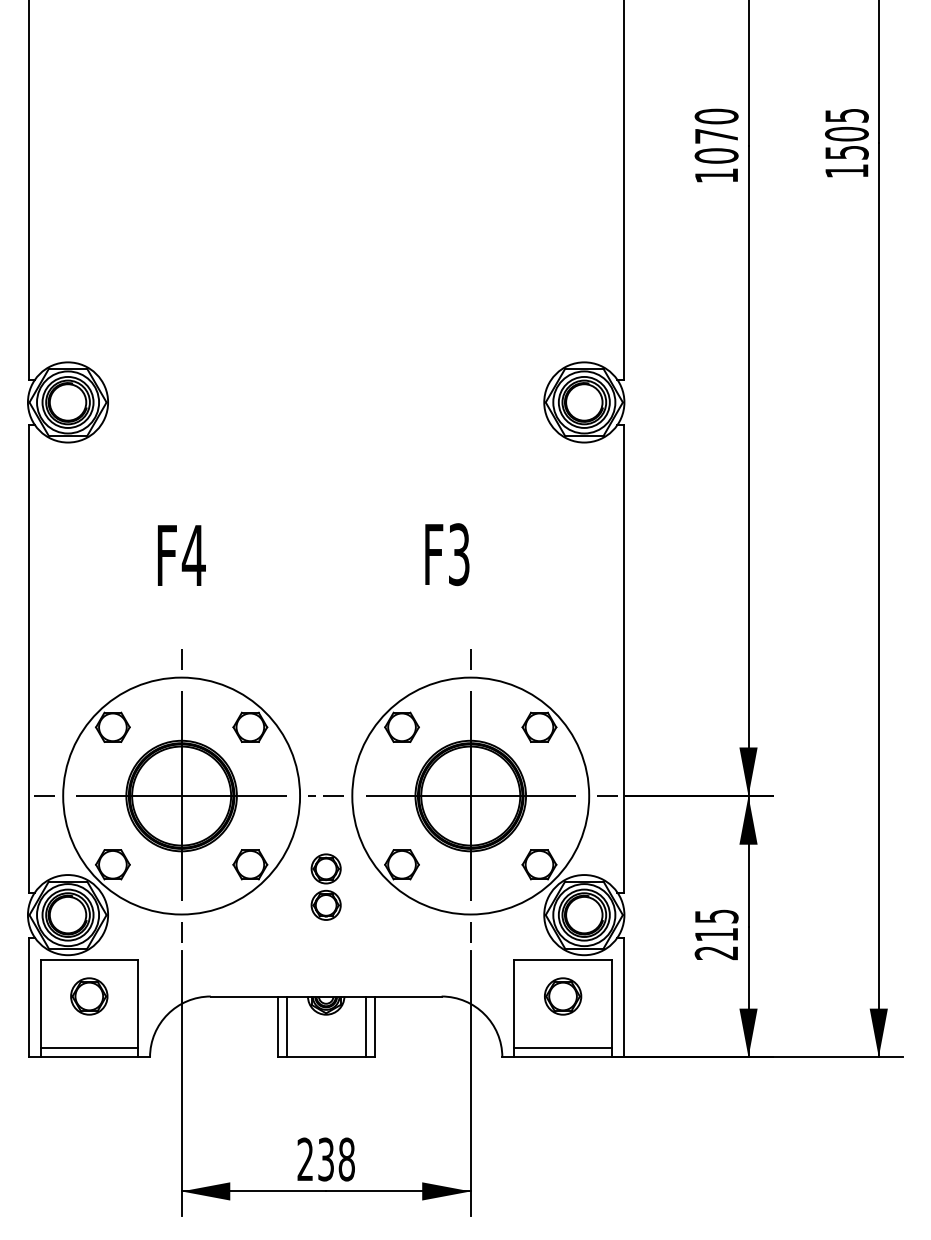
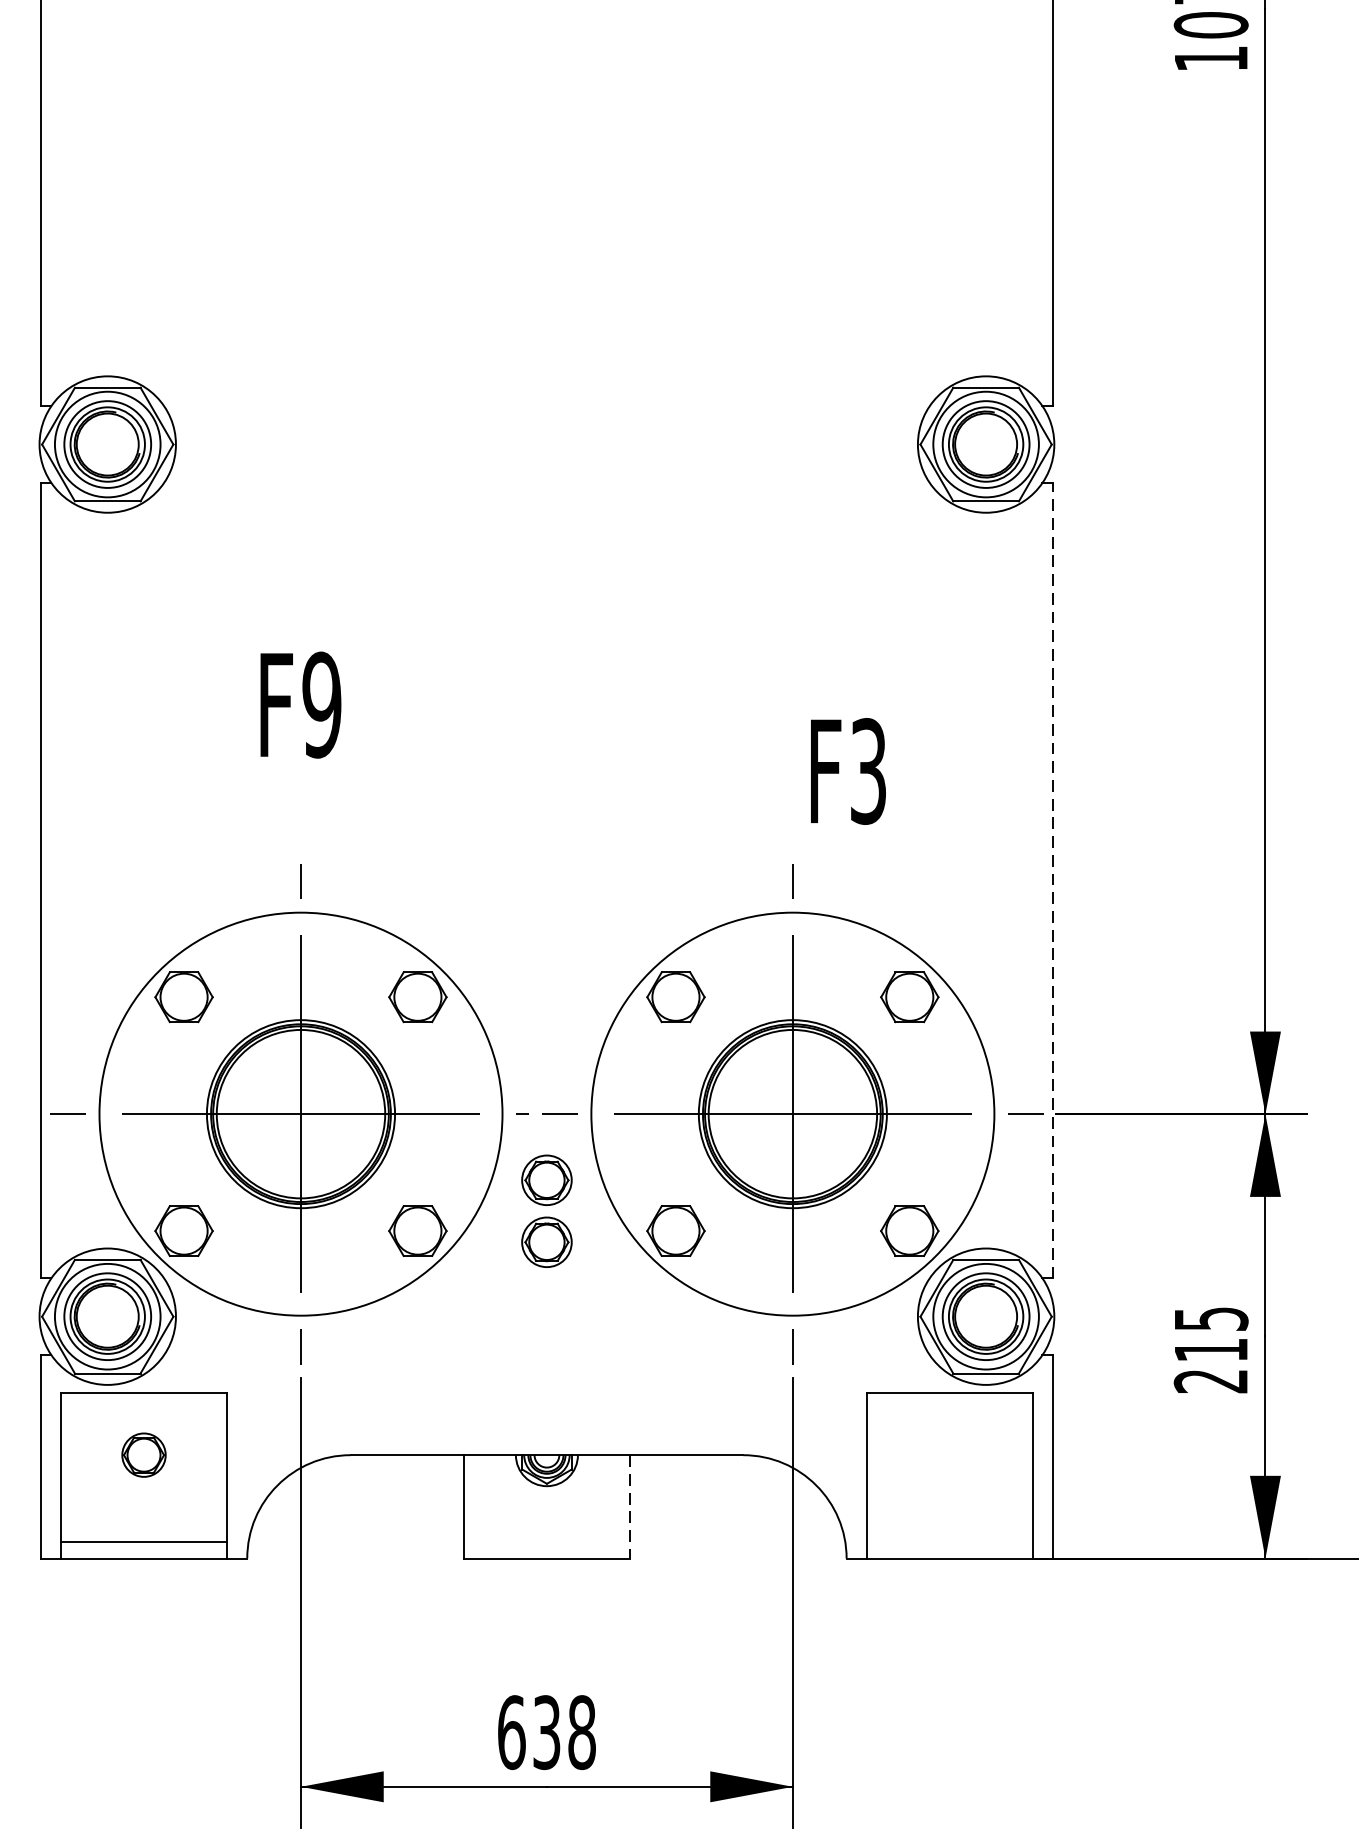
text: (447, 554) -> (848, 771), moved
text: (193, 555) -> (321, 704), F4 -> F9
line: (623, 658) -> (1052, 880), solid -> dashed
part: (325, 886) -> (545, 1210), moved
part: (89, 996) -> (144, 1455), size x0.7
part: (563, 996) -> (950, 1455), removed
line: (286, 1026) -> (479, 1506), removed
line: (365, 1026) -> (613, 1506), removed
line: (374, 1027) -> (629, 1507), solid -> dashed
line: (562, 1047) -> (948, 1541), removed
text: (305, 1159) -> (511, 1732), 238 -> 638

